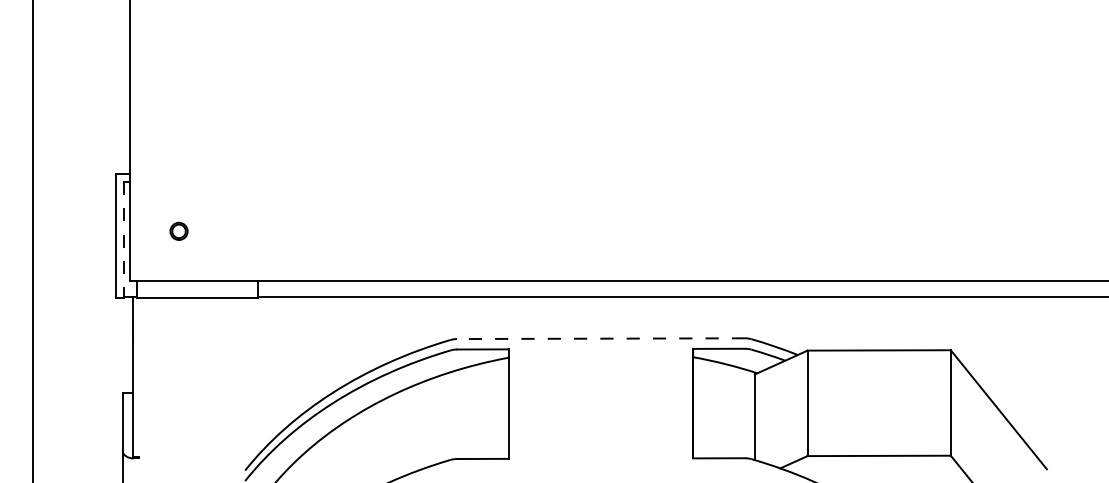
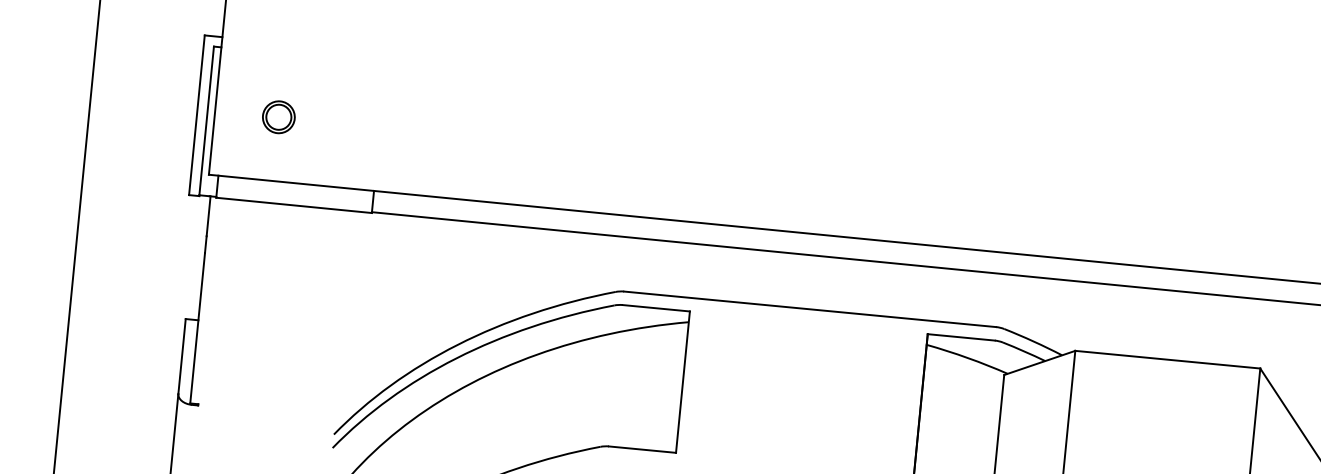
part: (178, 231) -> (278, 117), size x1.43
line: (123, 239) -> (206, 120), dashed -> solid
line: (601, 338) -> (810, 309), dashed -> solid

